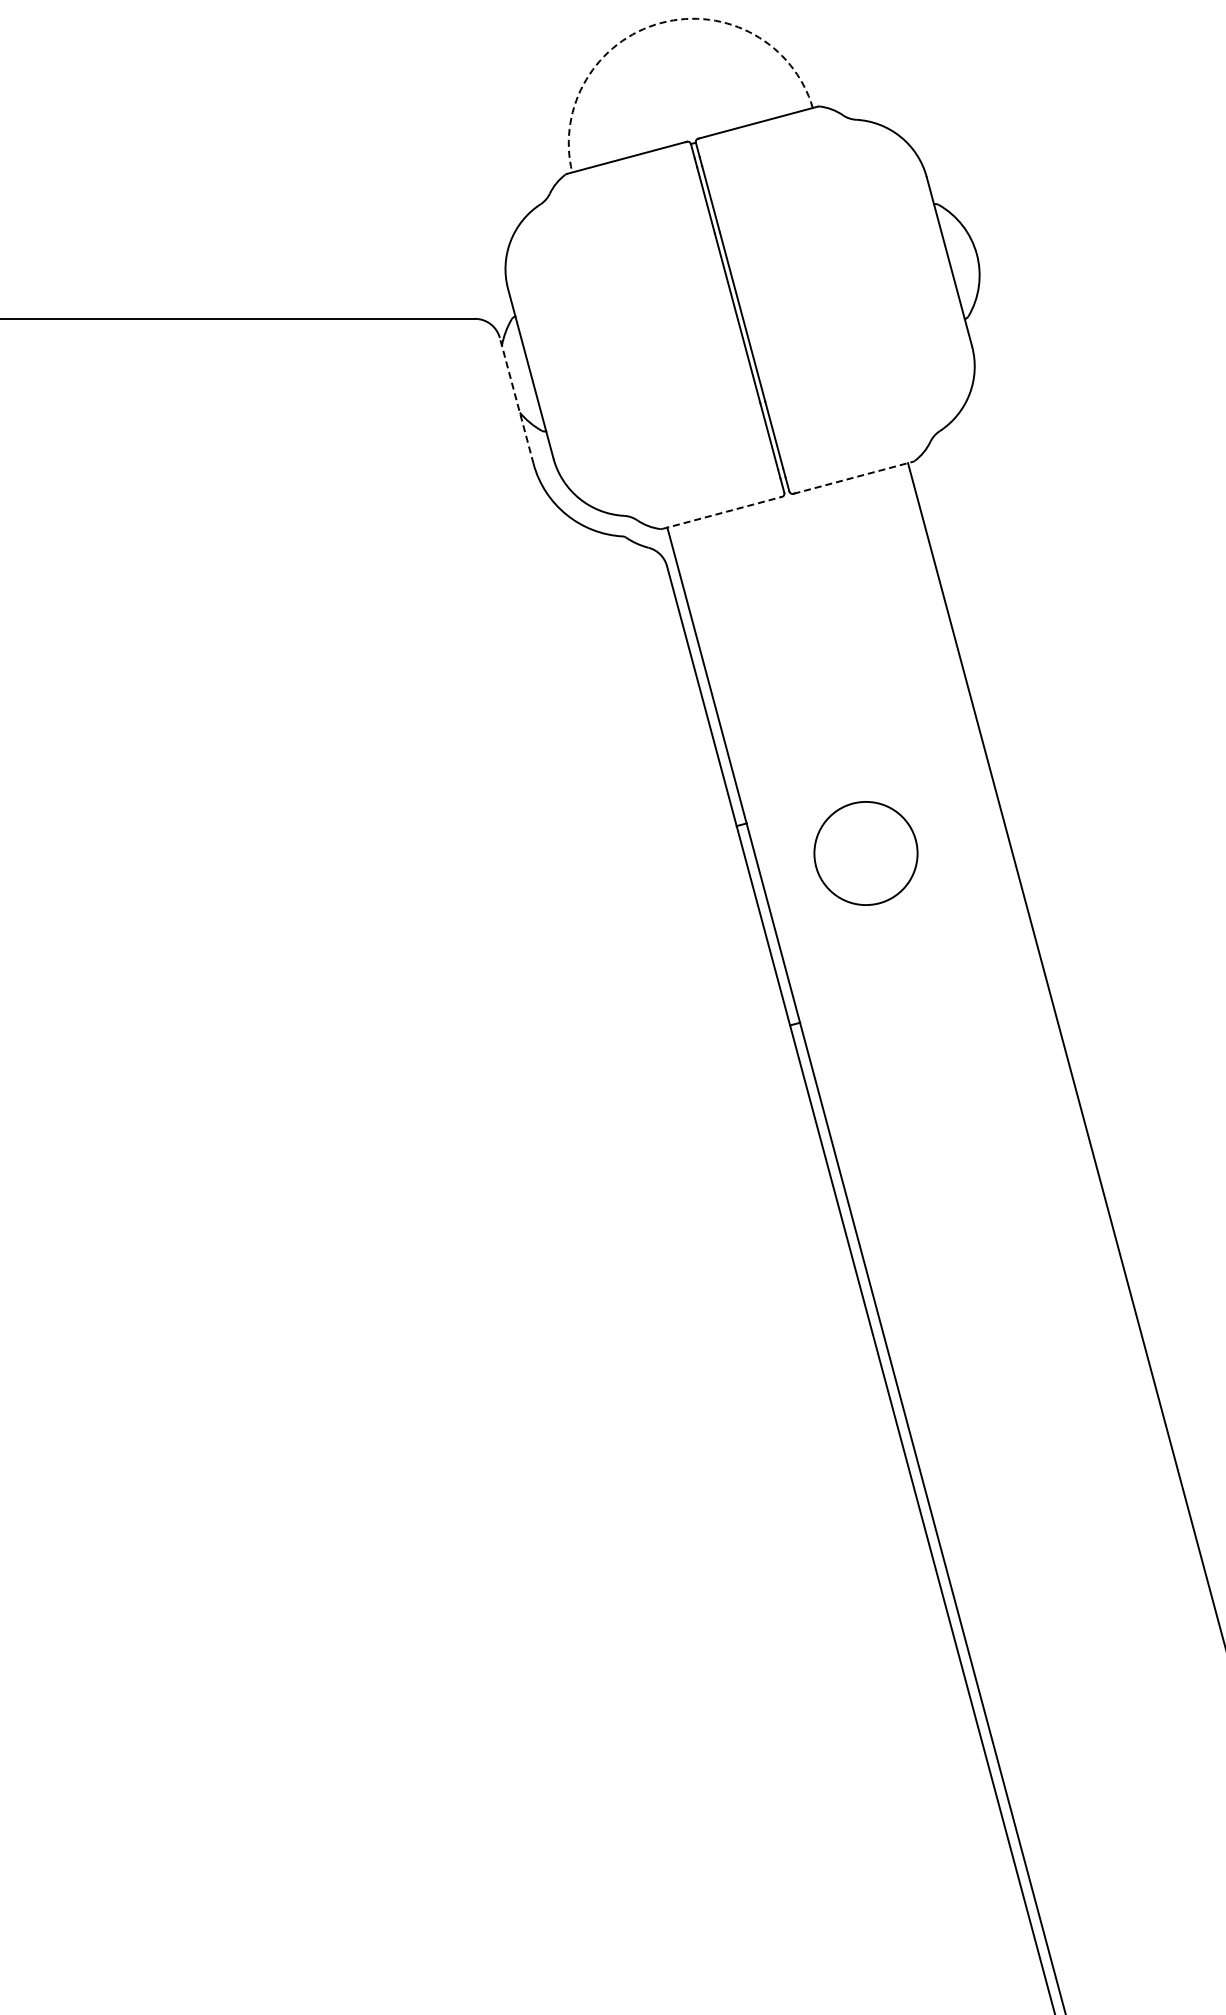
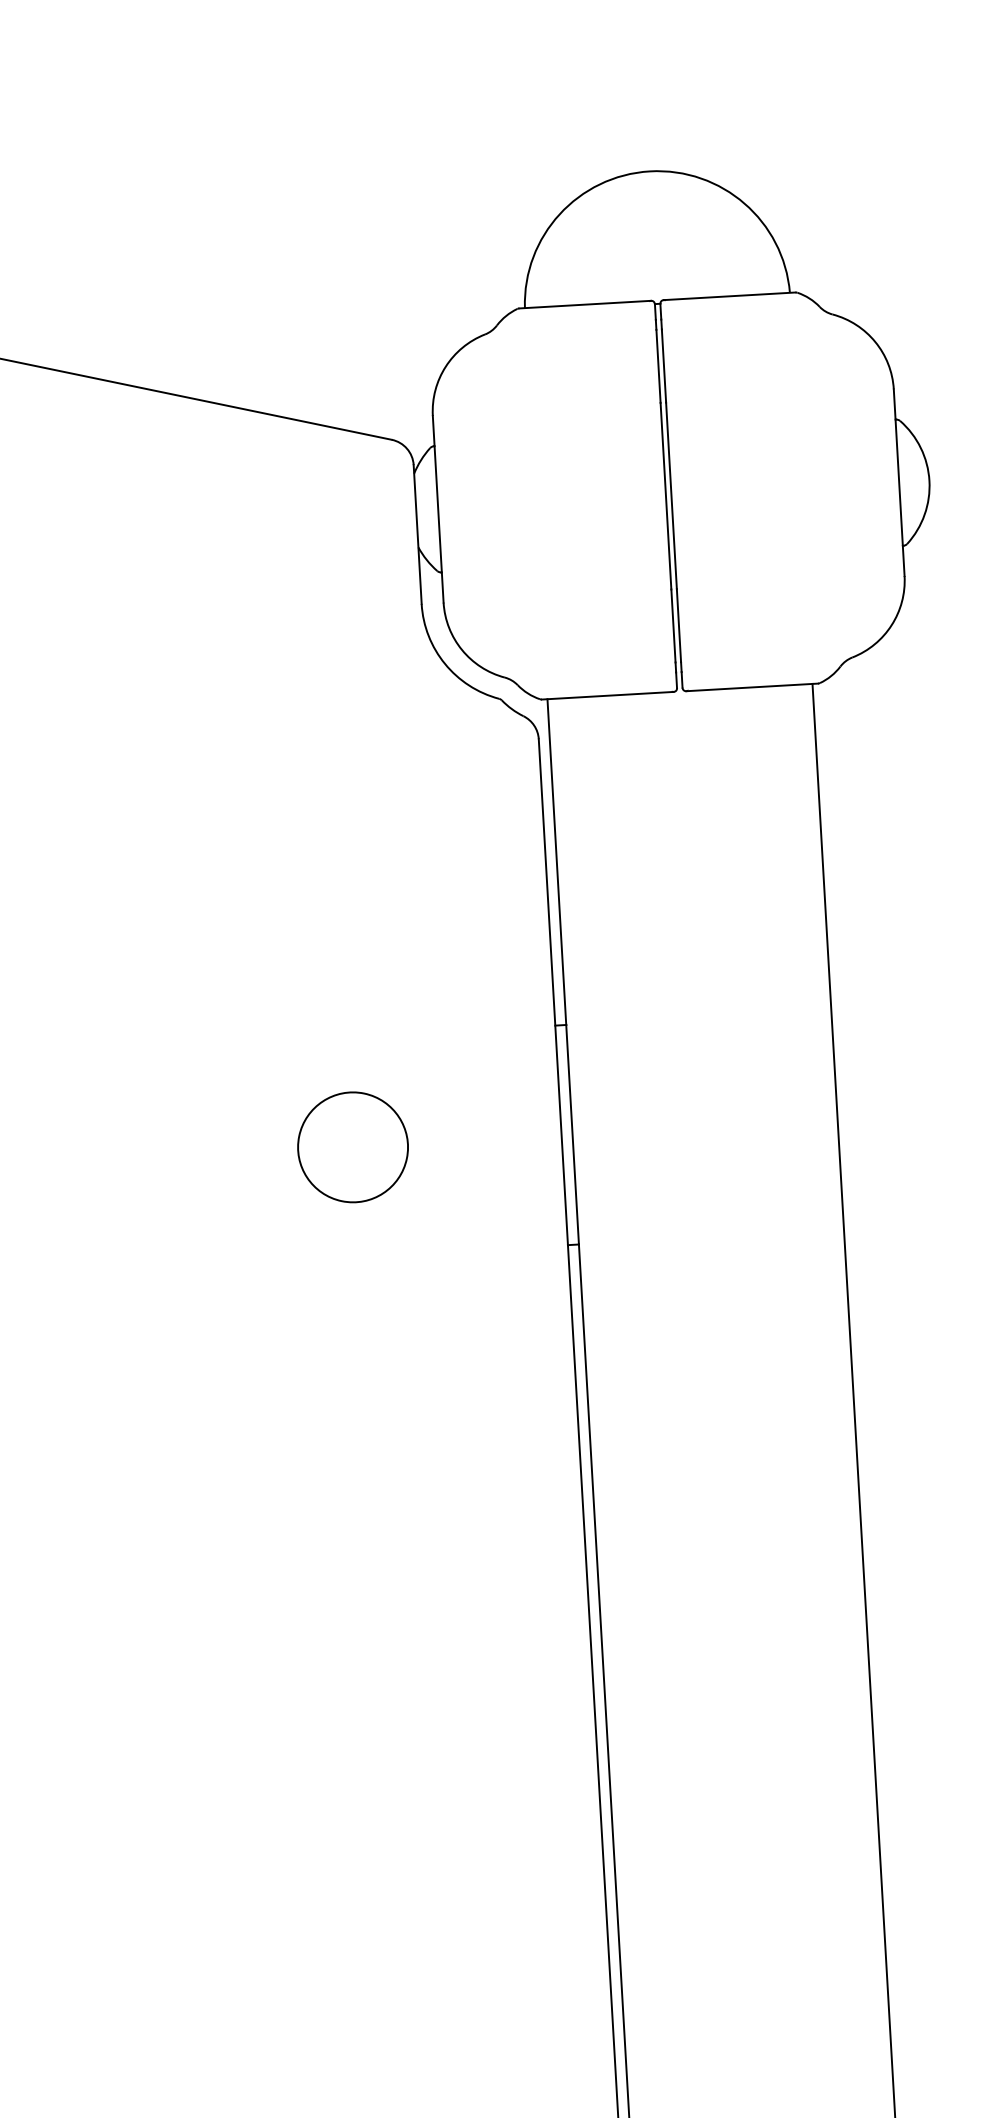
arc: (661, 23) -> (650, 171), dashed -> solid
line: (516, 400) -> (417, 533), dashed -> solid
line: (853, 477) -> (752, 687), dashed -> solid
line: (722, 512) -> (608, 695), dashed -> solid
circle: (865, 853) -> (352, 1147), moved

